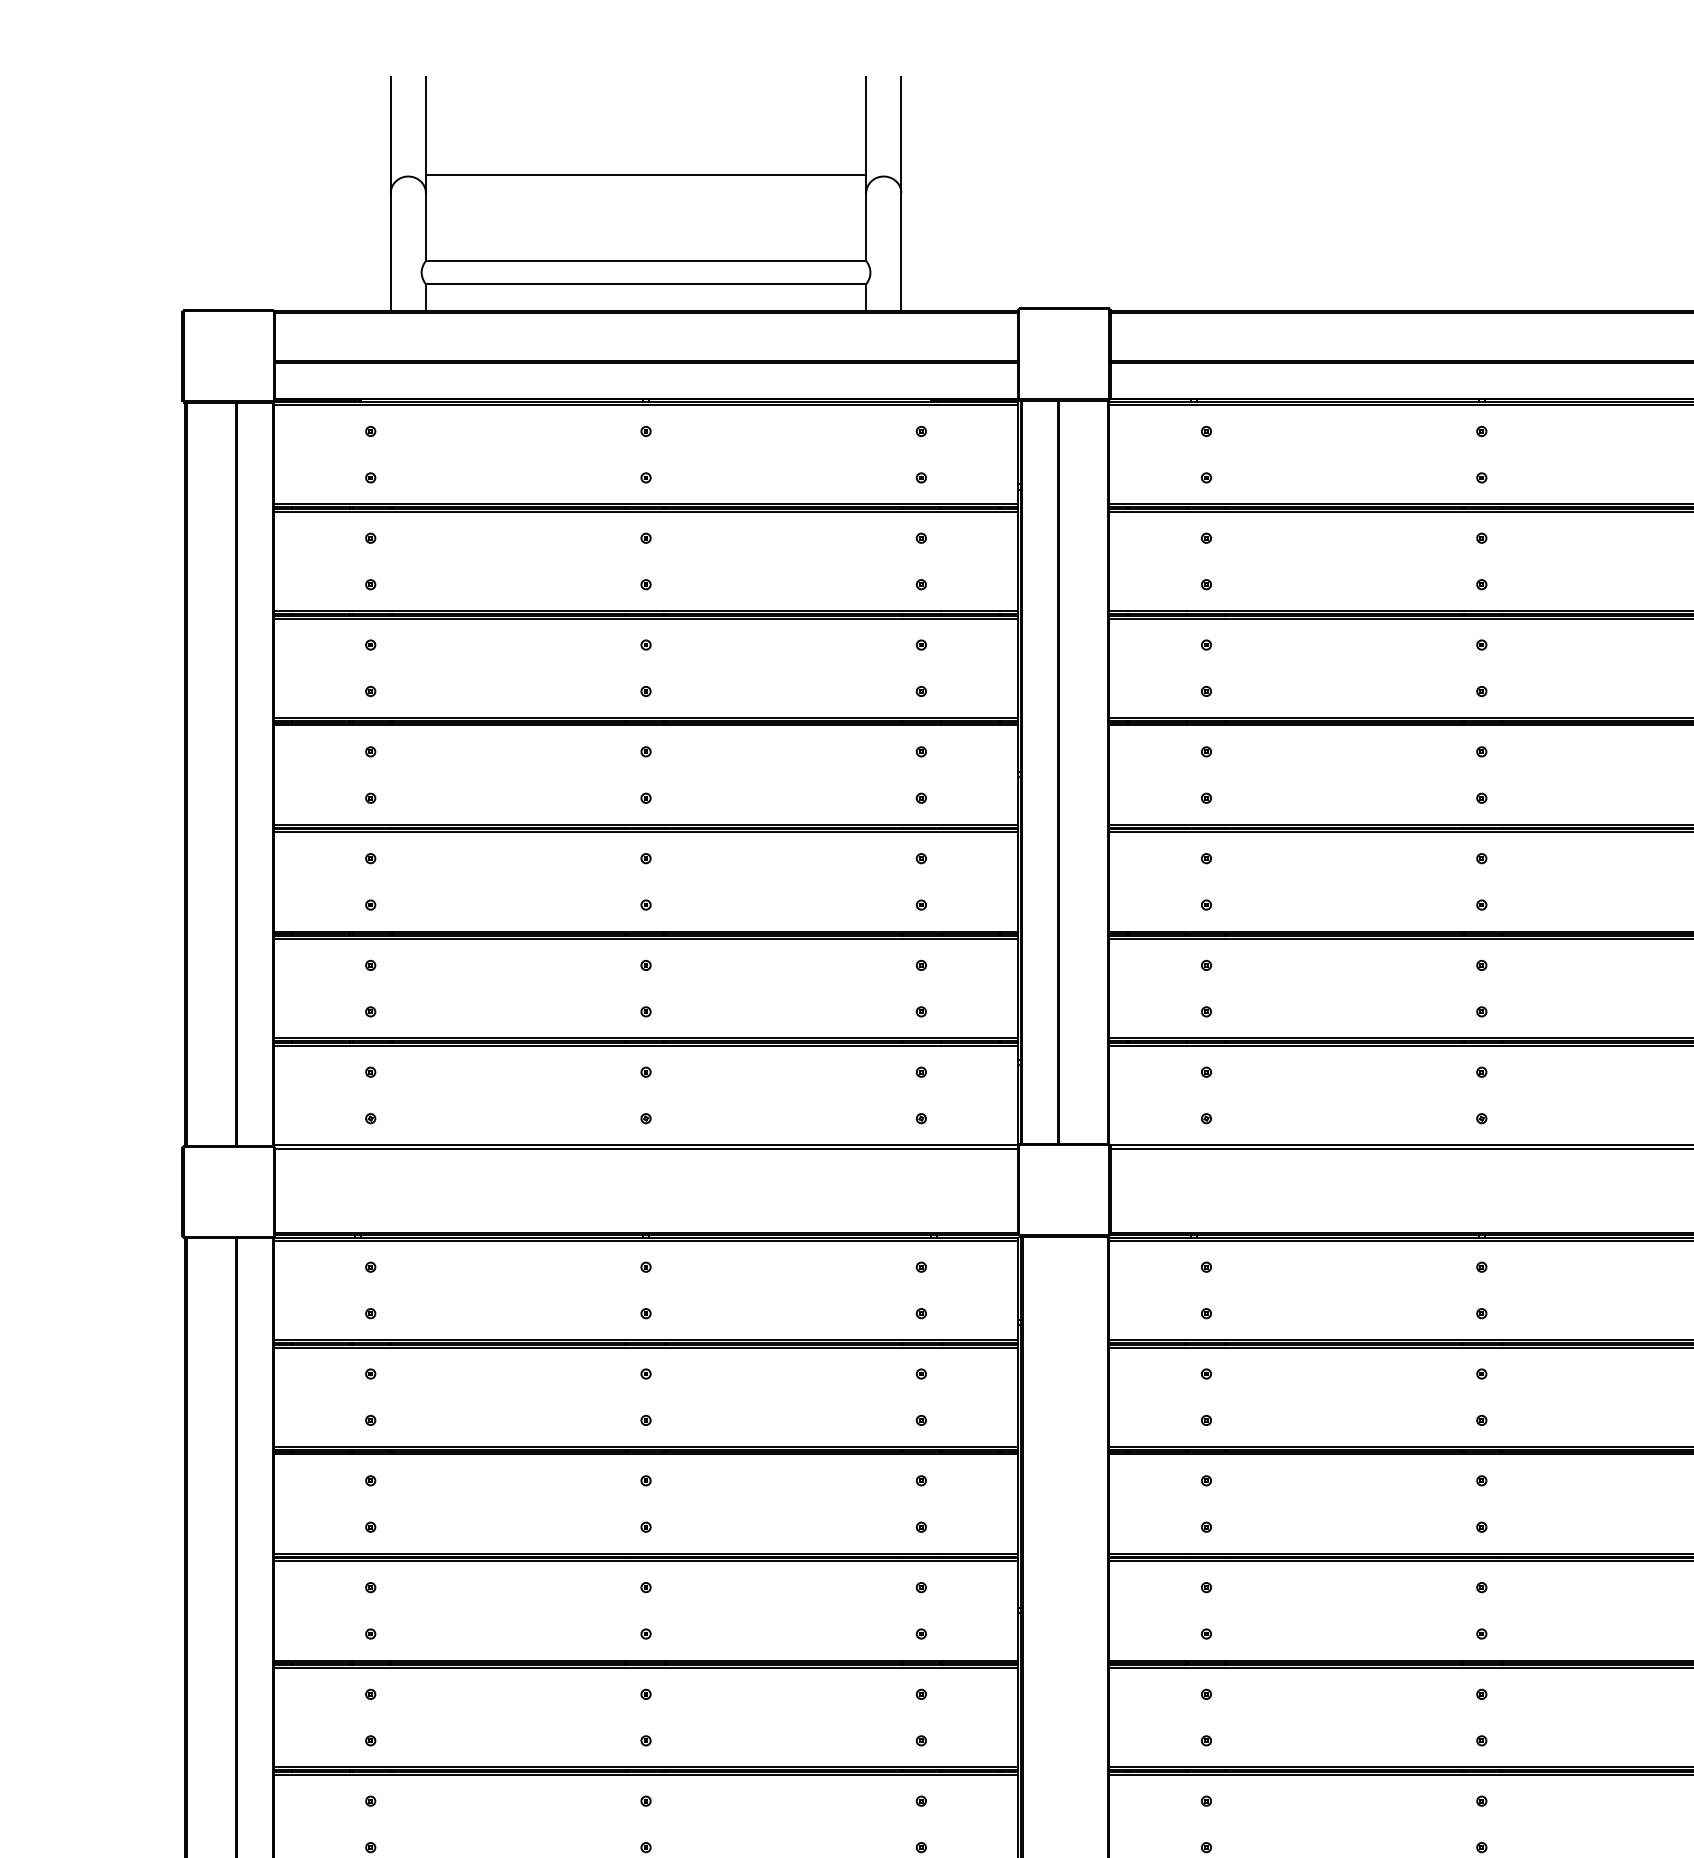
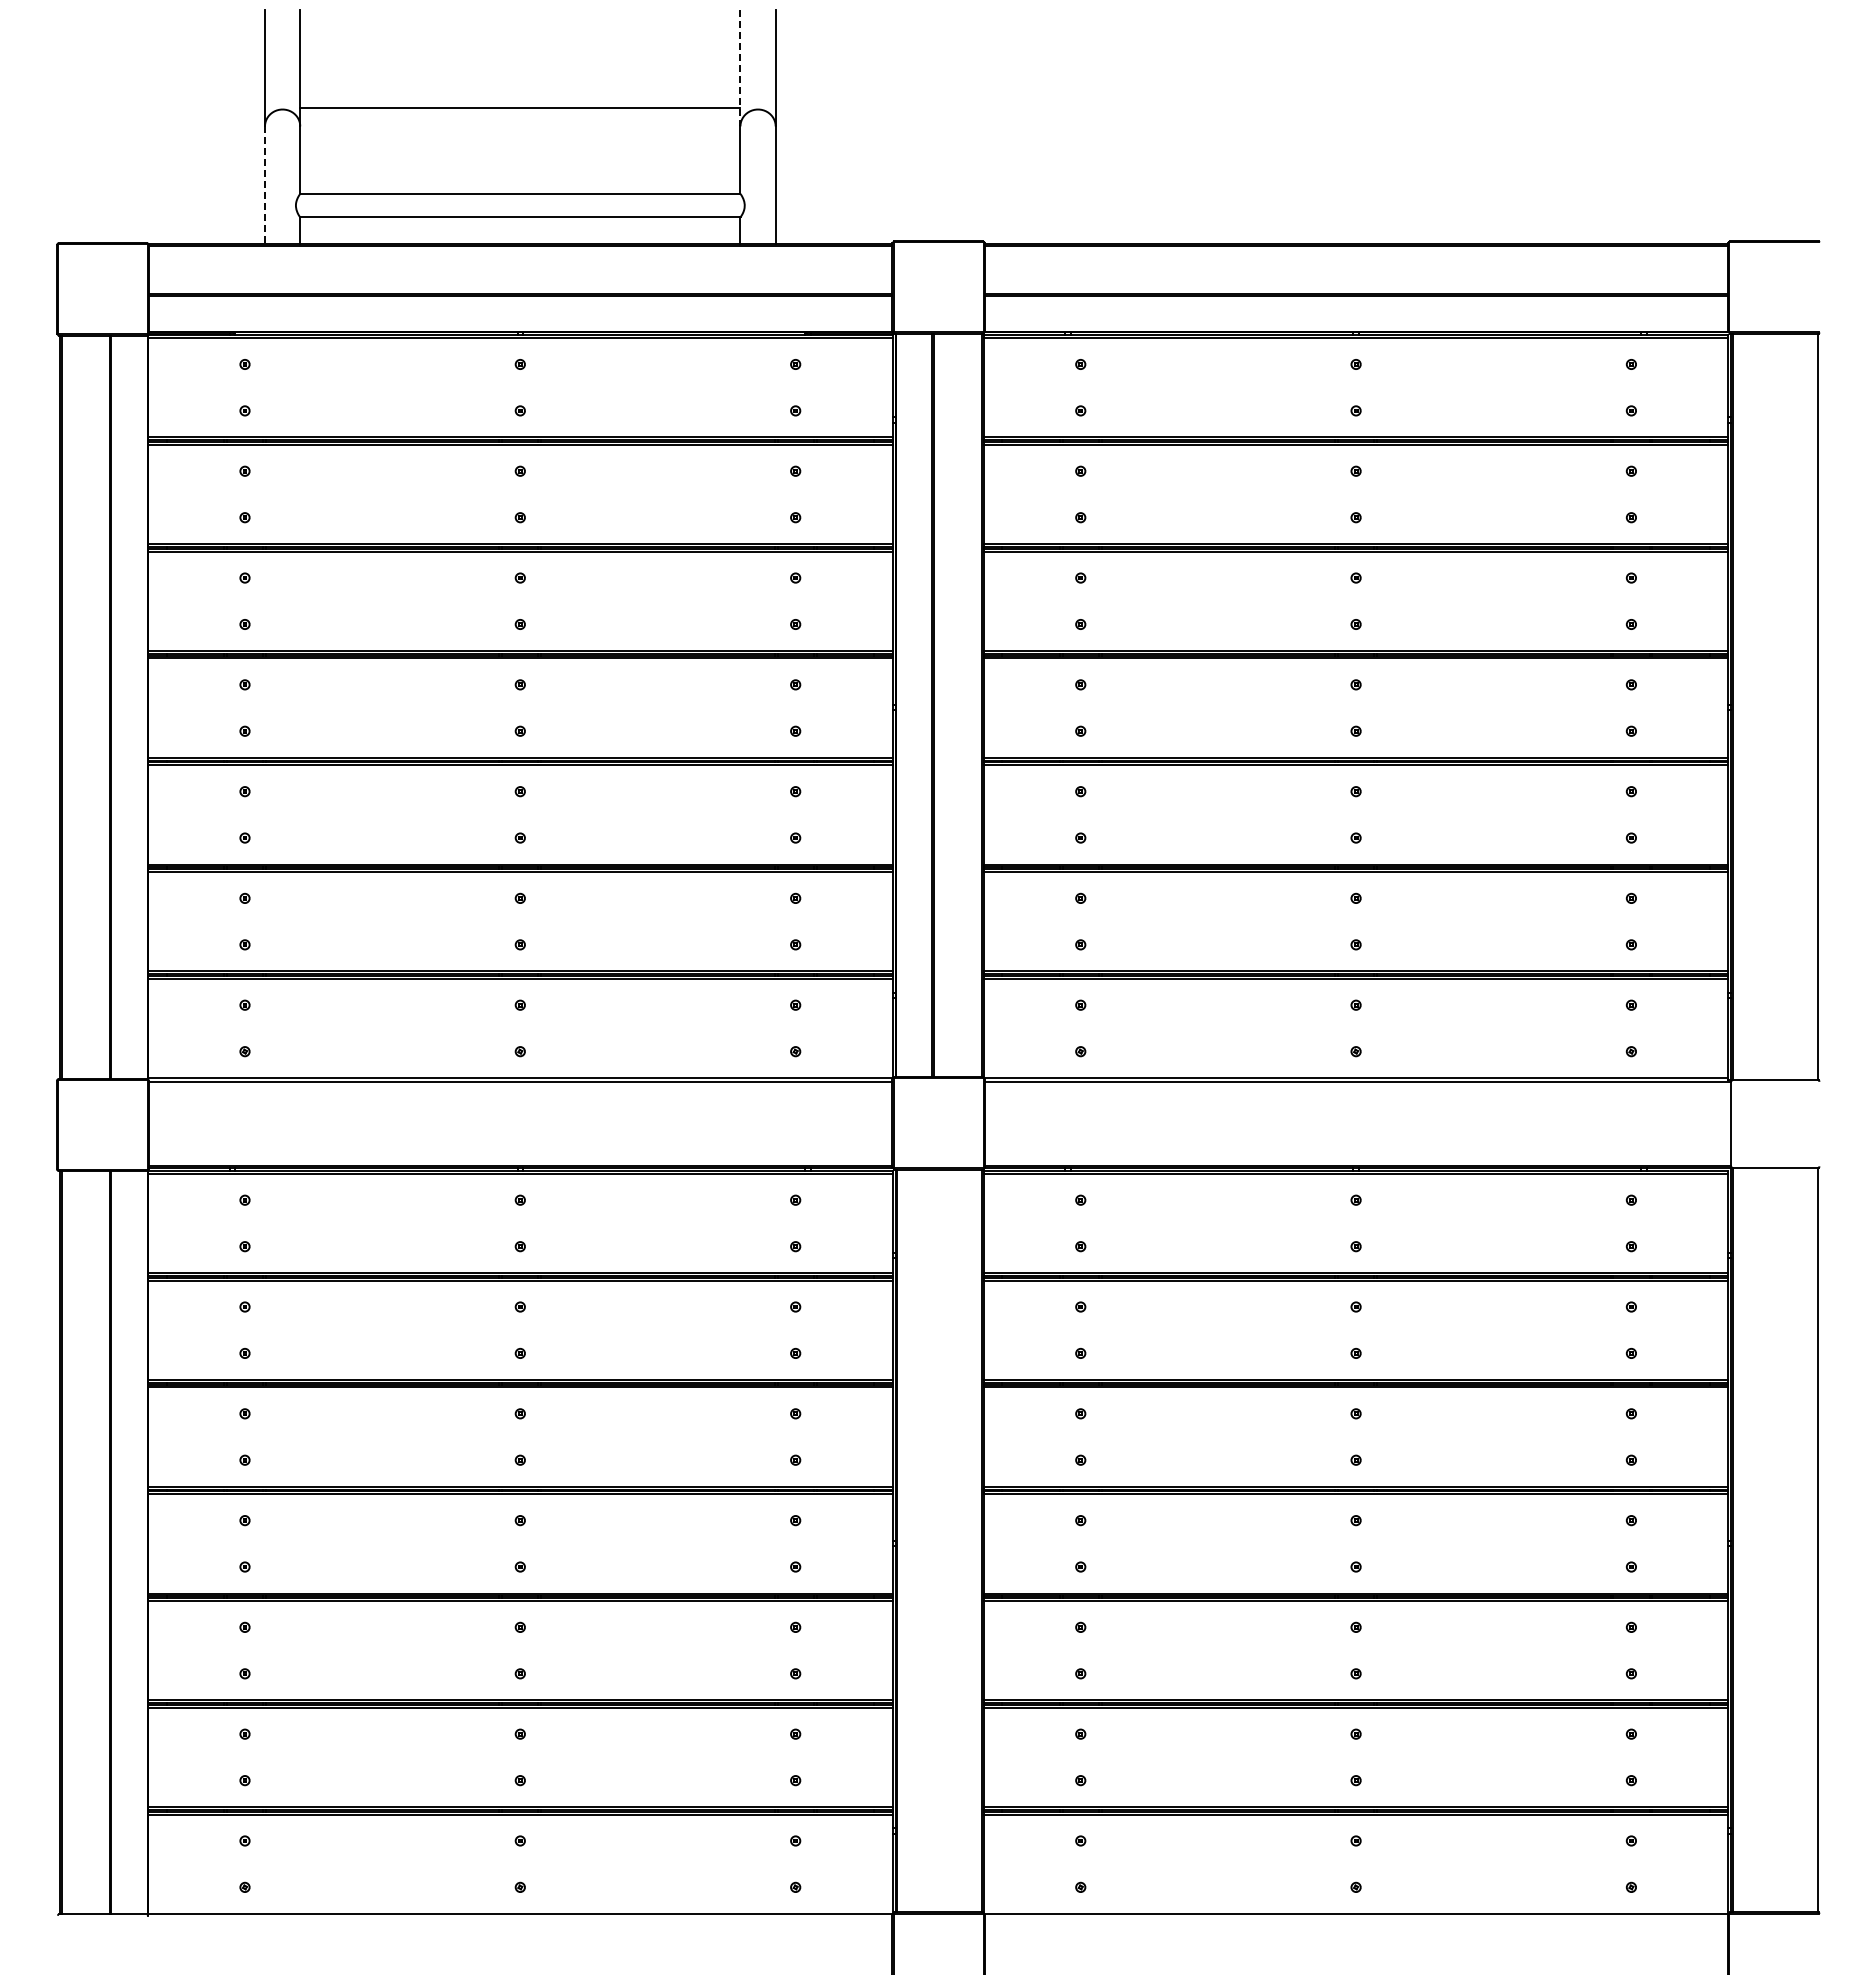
line: (866, 135) -> (740, 68), solid -> dashed
line: (390, 252) -> (264, 185), solid -> dashed

